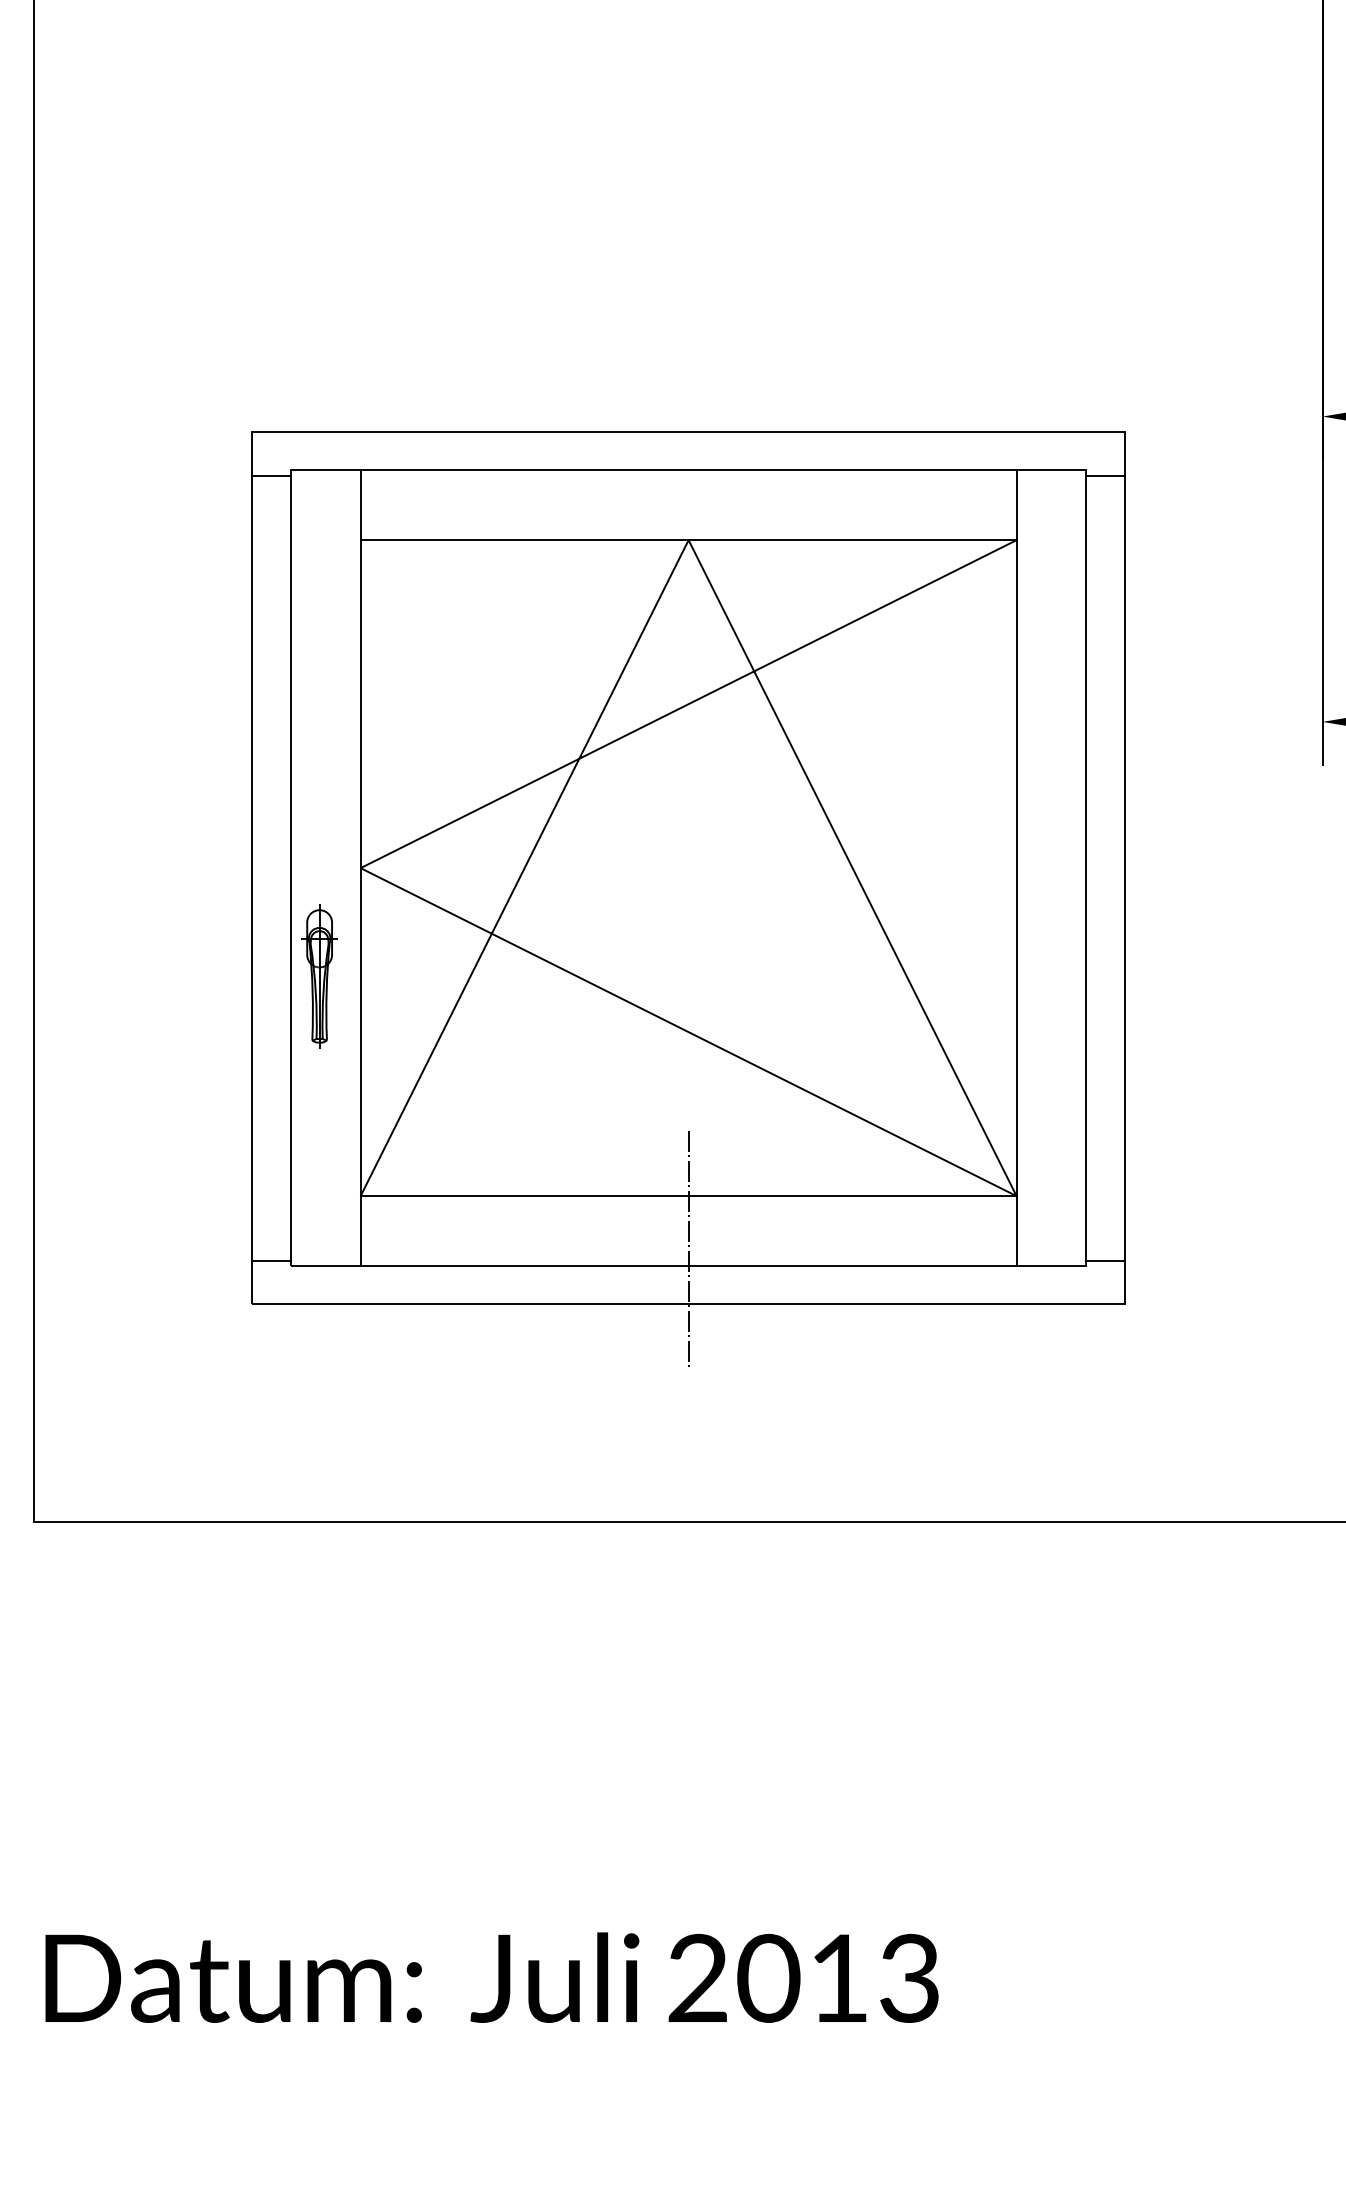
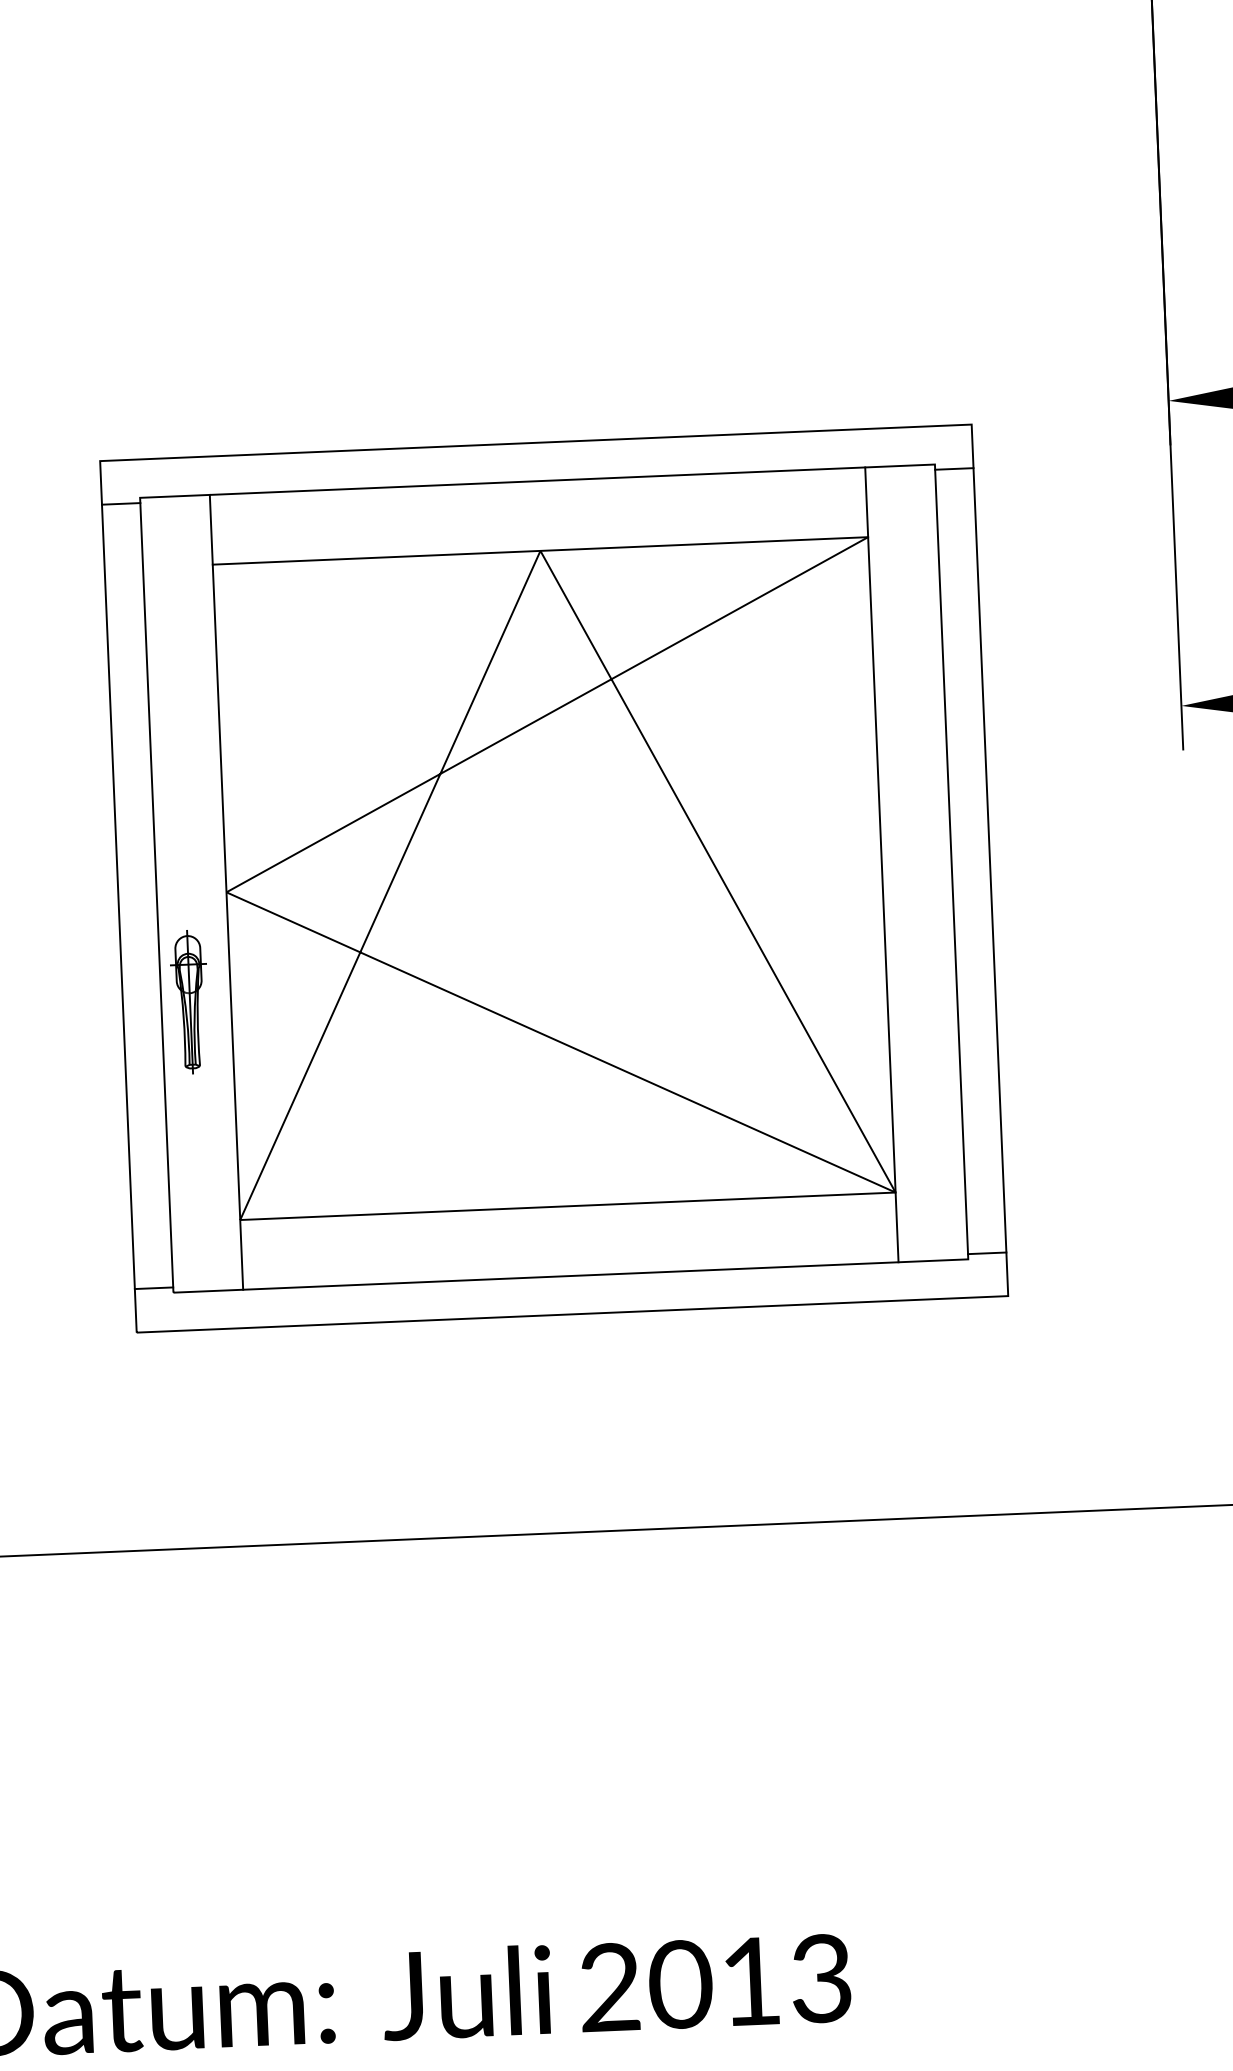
line: (688, 1249) -> (570, 1259), removed

